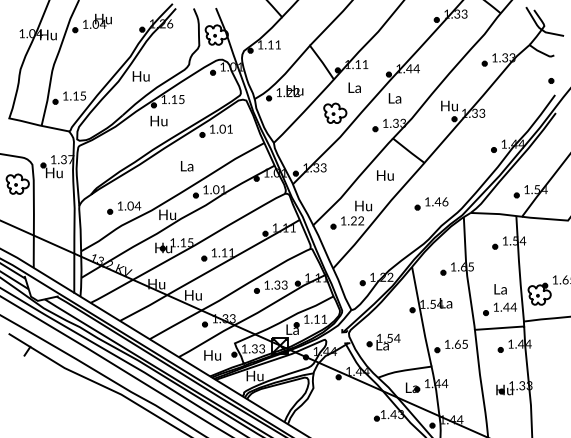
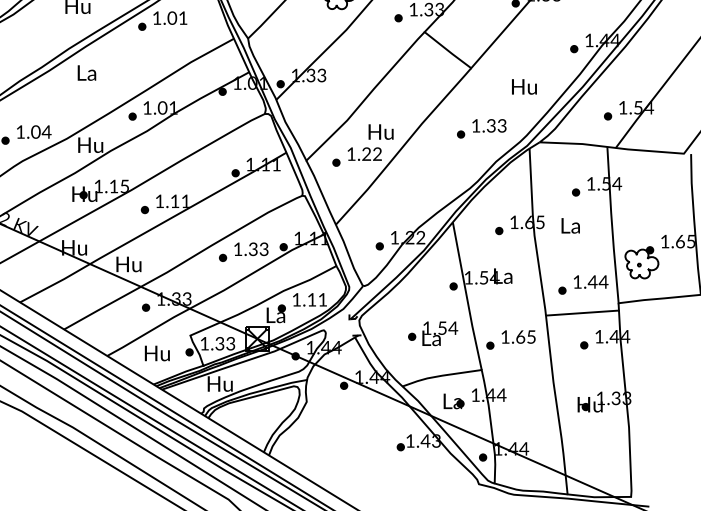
text: (187, 166) -> (87, 73), moved
text: (385, 175) -> (524, 86), moved
text: (441, 201) -> (496, 125), 1.46 -> 1.33
text: (500, 289) -> (570, 226), moved
part: (383, 341) -> (432, 332), moved

